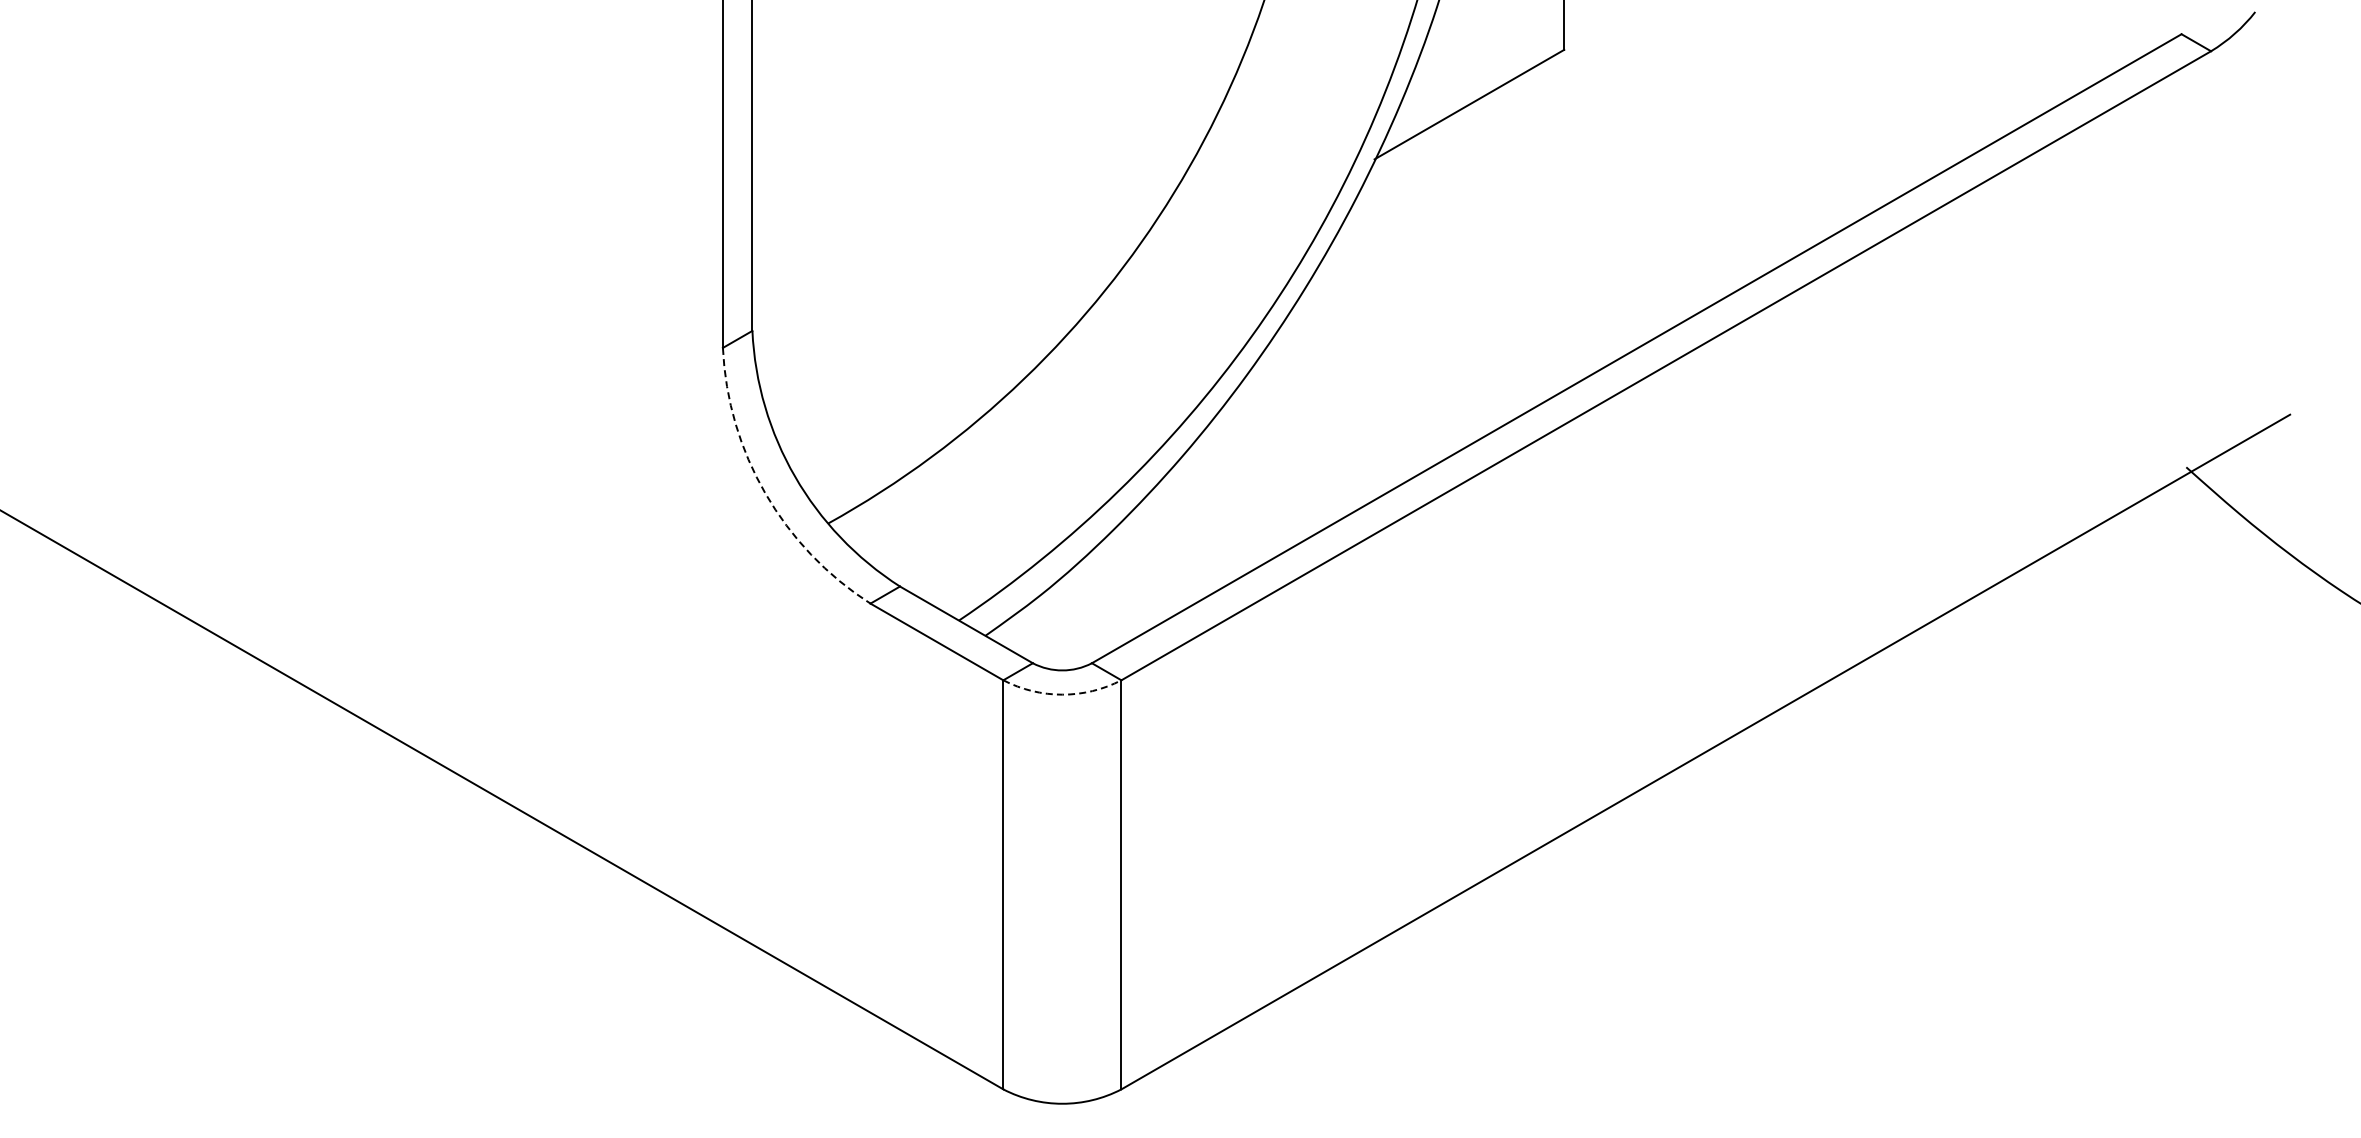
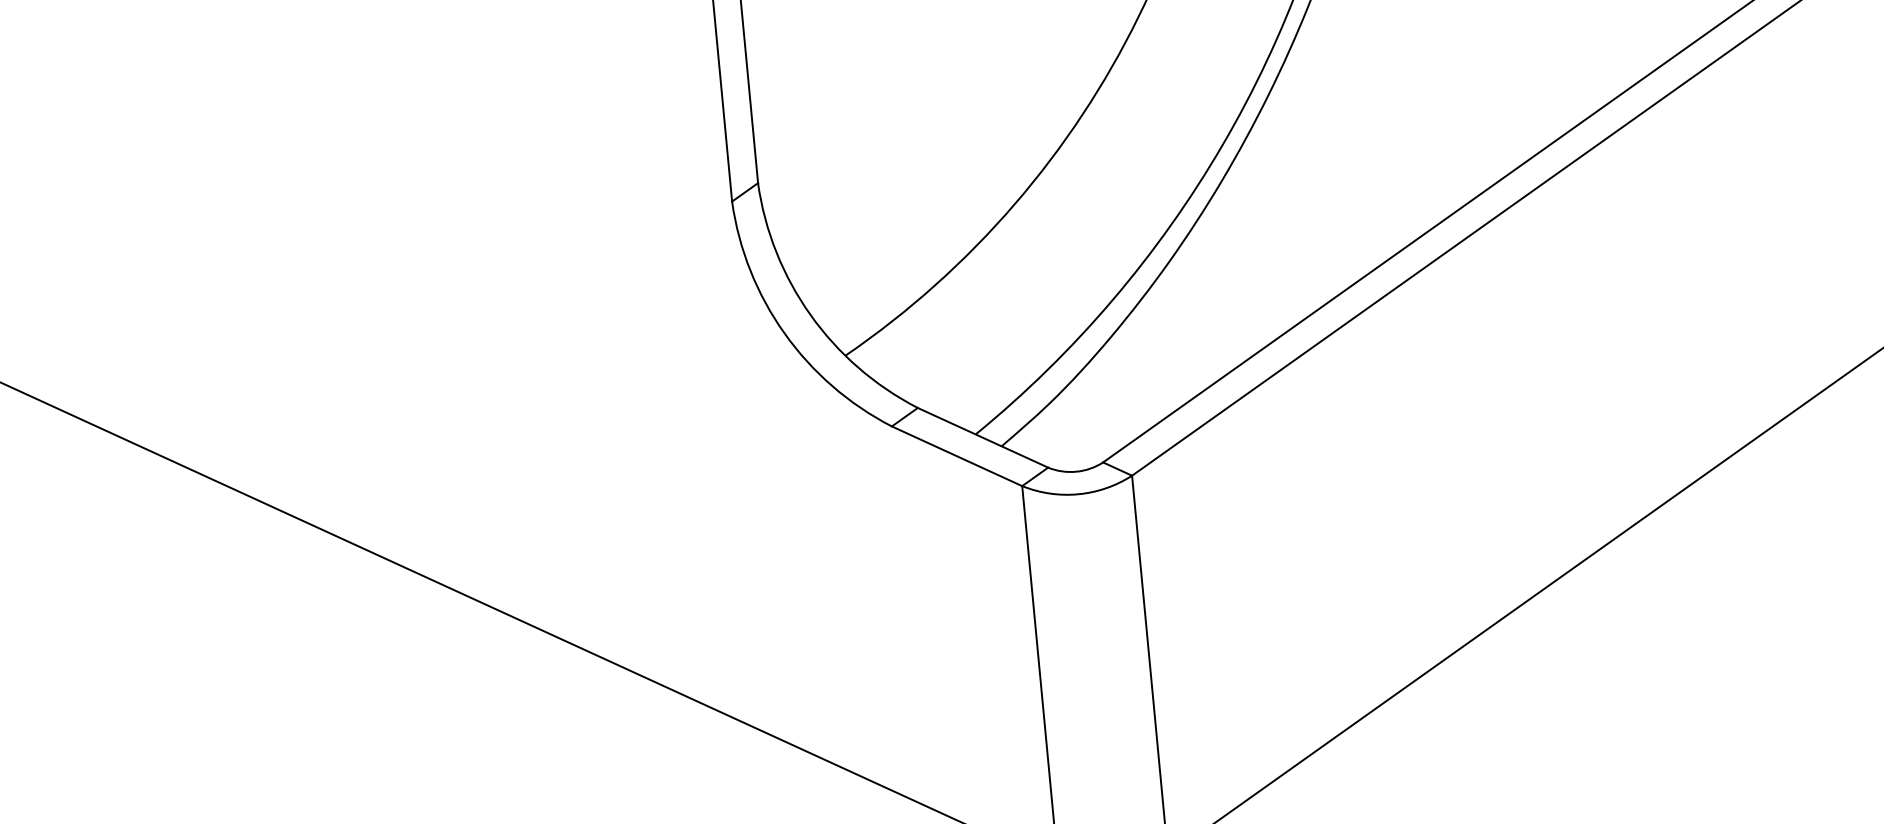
arc: (765, 493) -> (784, 333), dashed -> solid
arc: (1062, 694) -> (1078, 494), dashed -> solid

